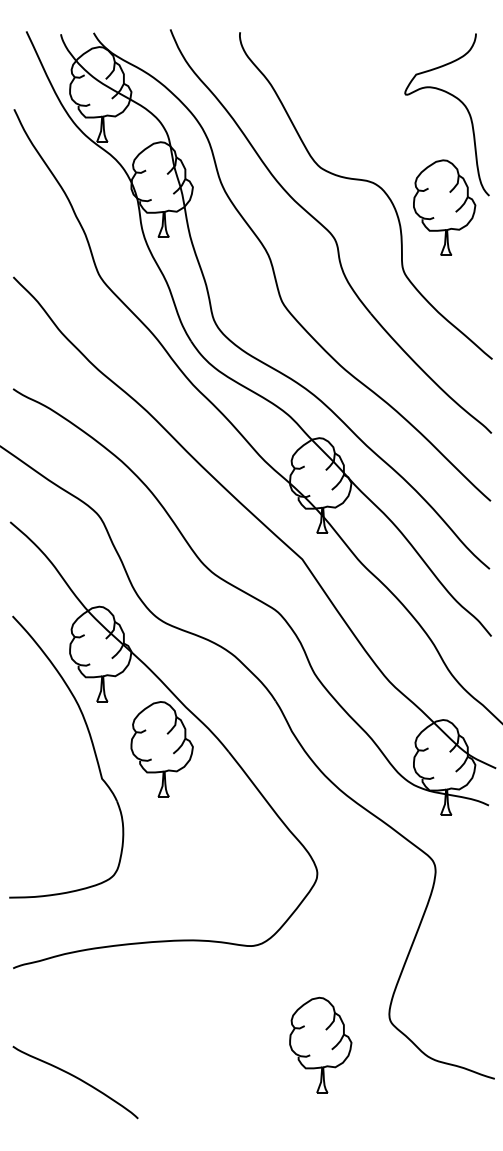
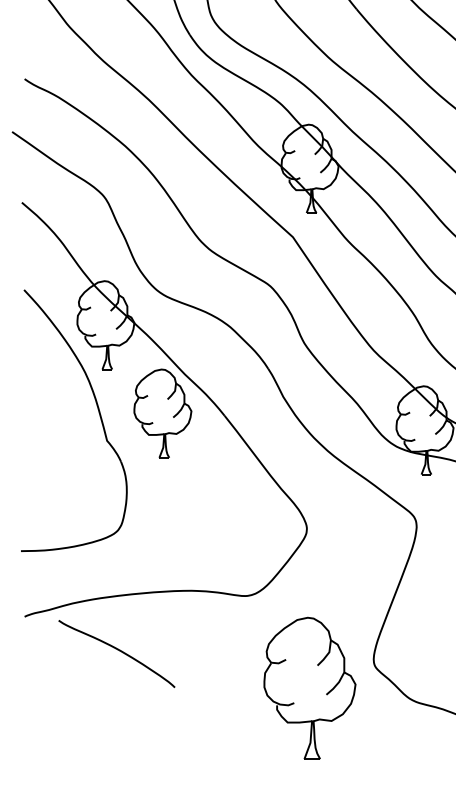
part: (320, 1044) -> (309, 687), size x1.6
curve: (77, 1079) -> (118, 651), moved

